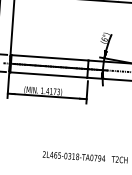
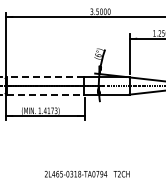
line: (50, 57) -> (45, 77), solid -> dashed
line: (49, 74) -> (45, 94), solid -> dashed

